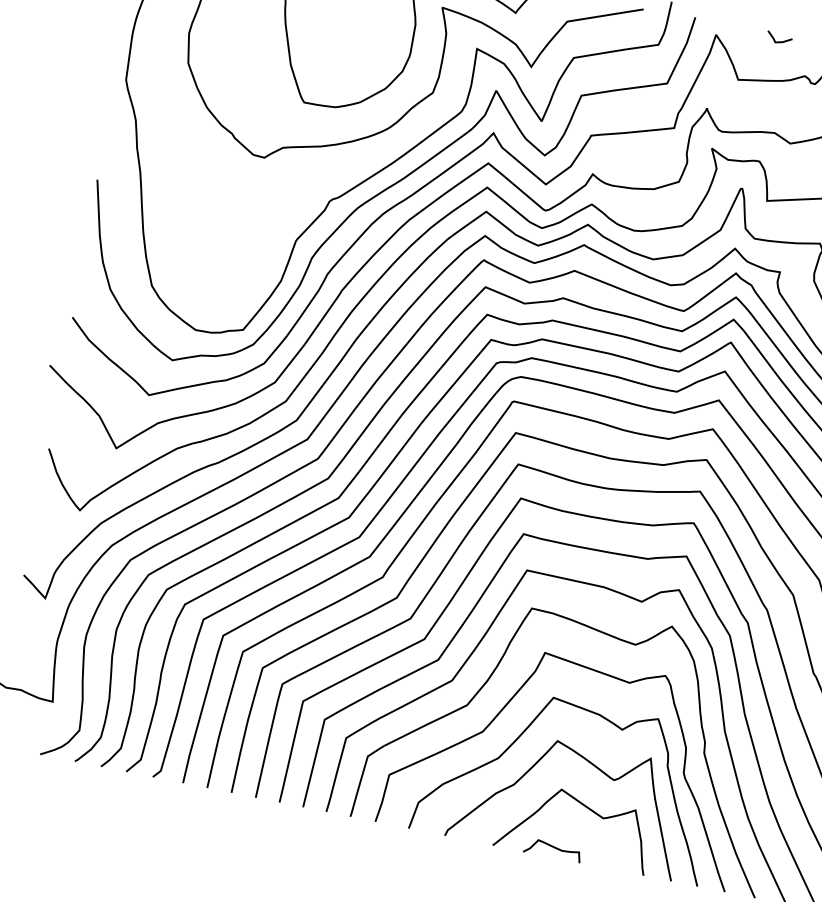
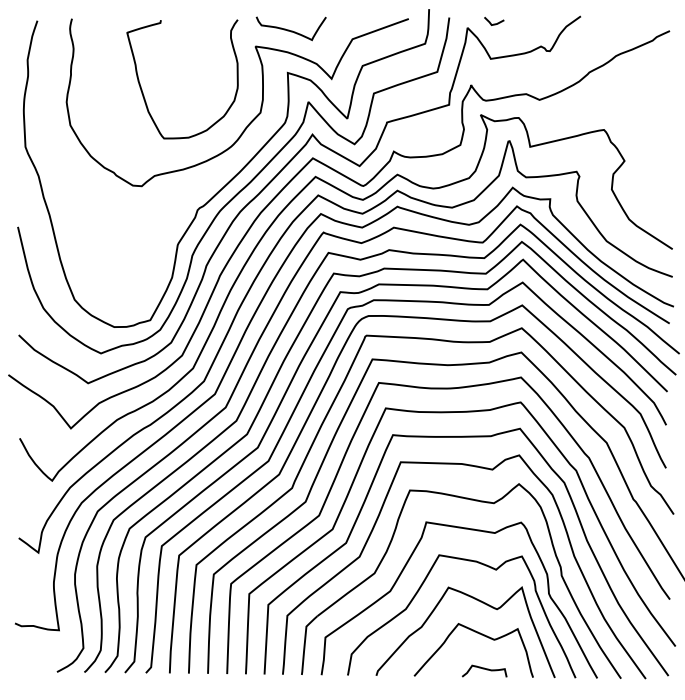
line: (779, 40) -> (494, 23), moved
curve: (553, 847) -> (484, 669), moved

